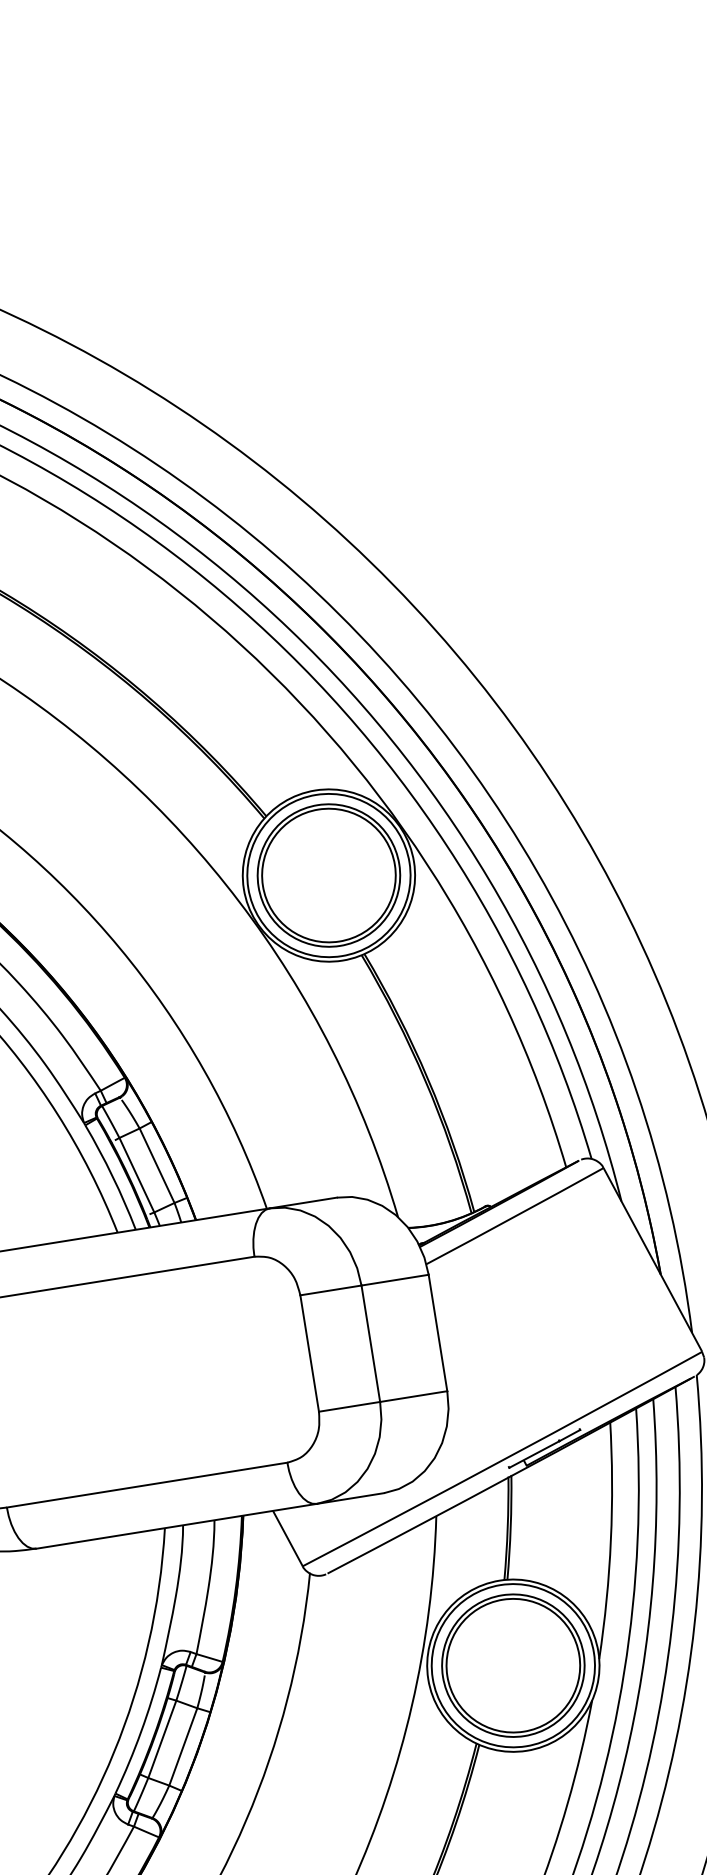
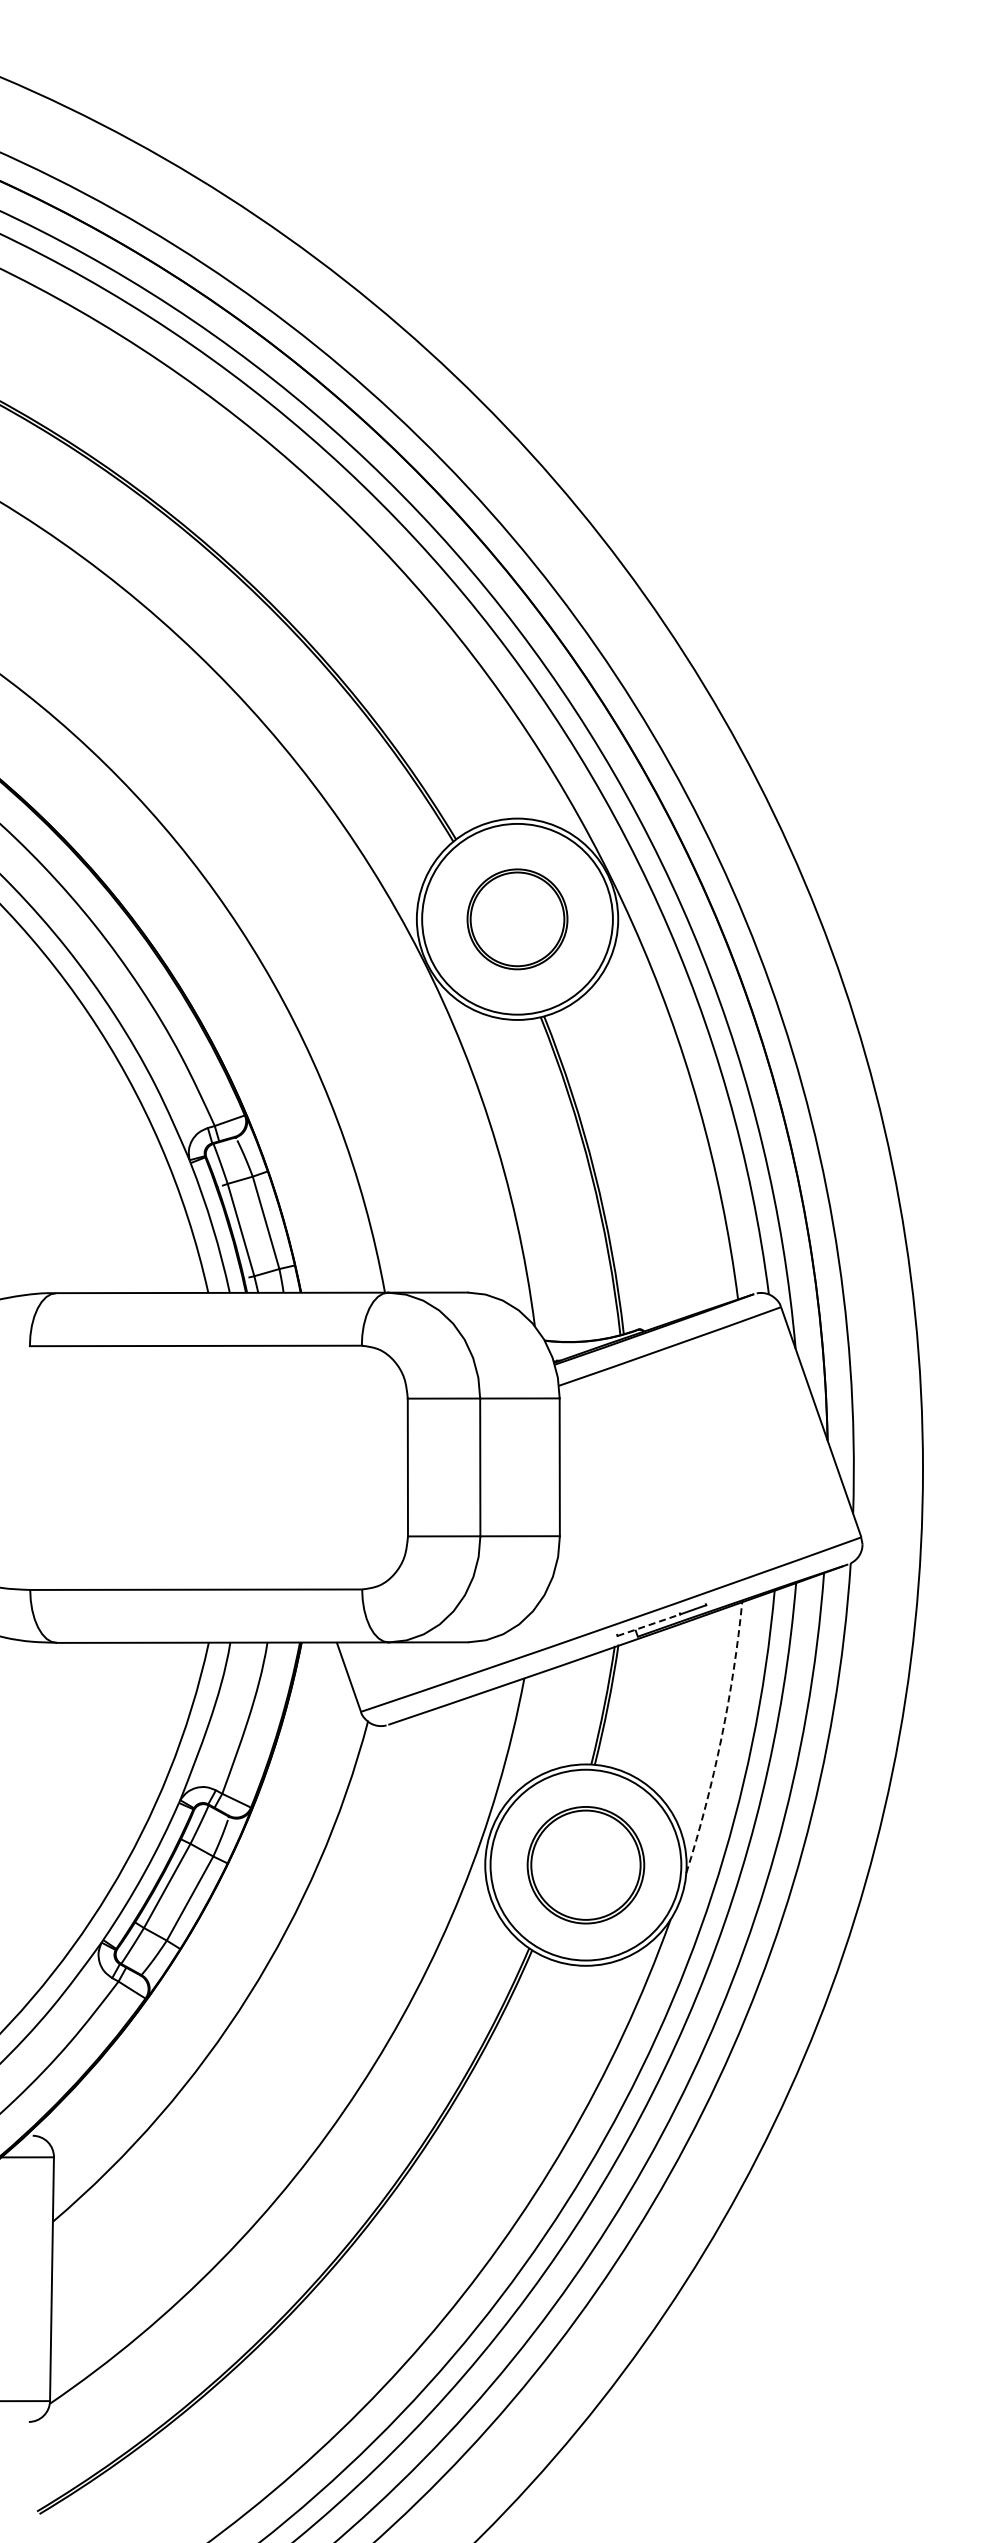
part: (328, 875) -> (517, 919), size x0.6
line: (534, 1454) -> (649, 1625), solid -> dashed
arc: (610, 1540) -> (721, 1738), solid -> dashed
part: (513, 1666) -> (585, 1865), size x0.7

